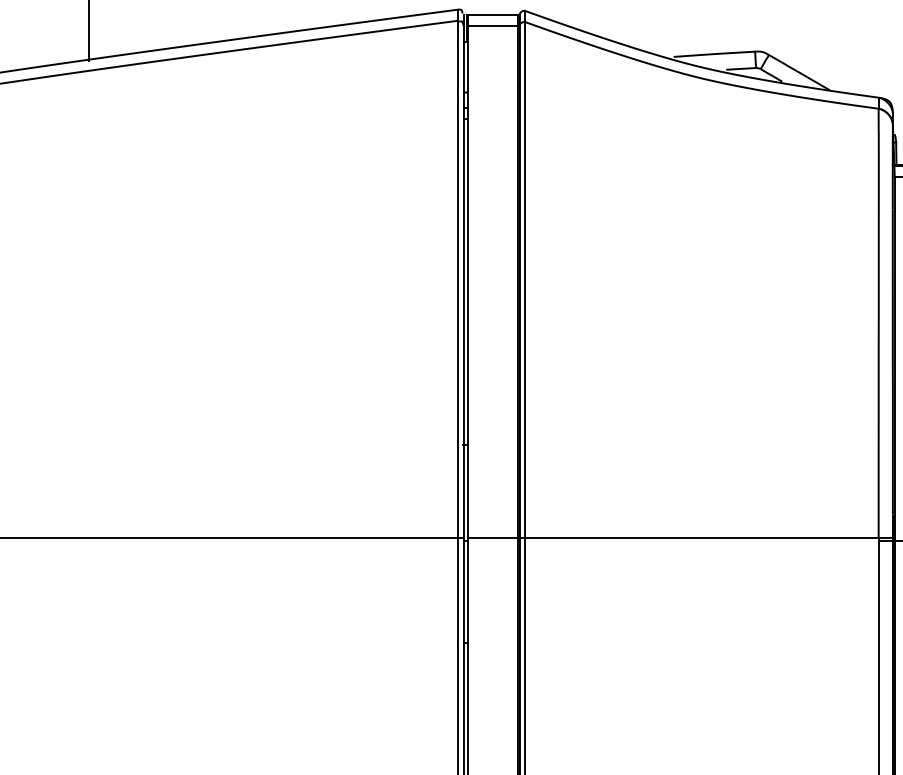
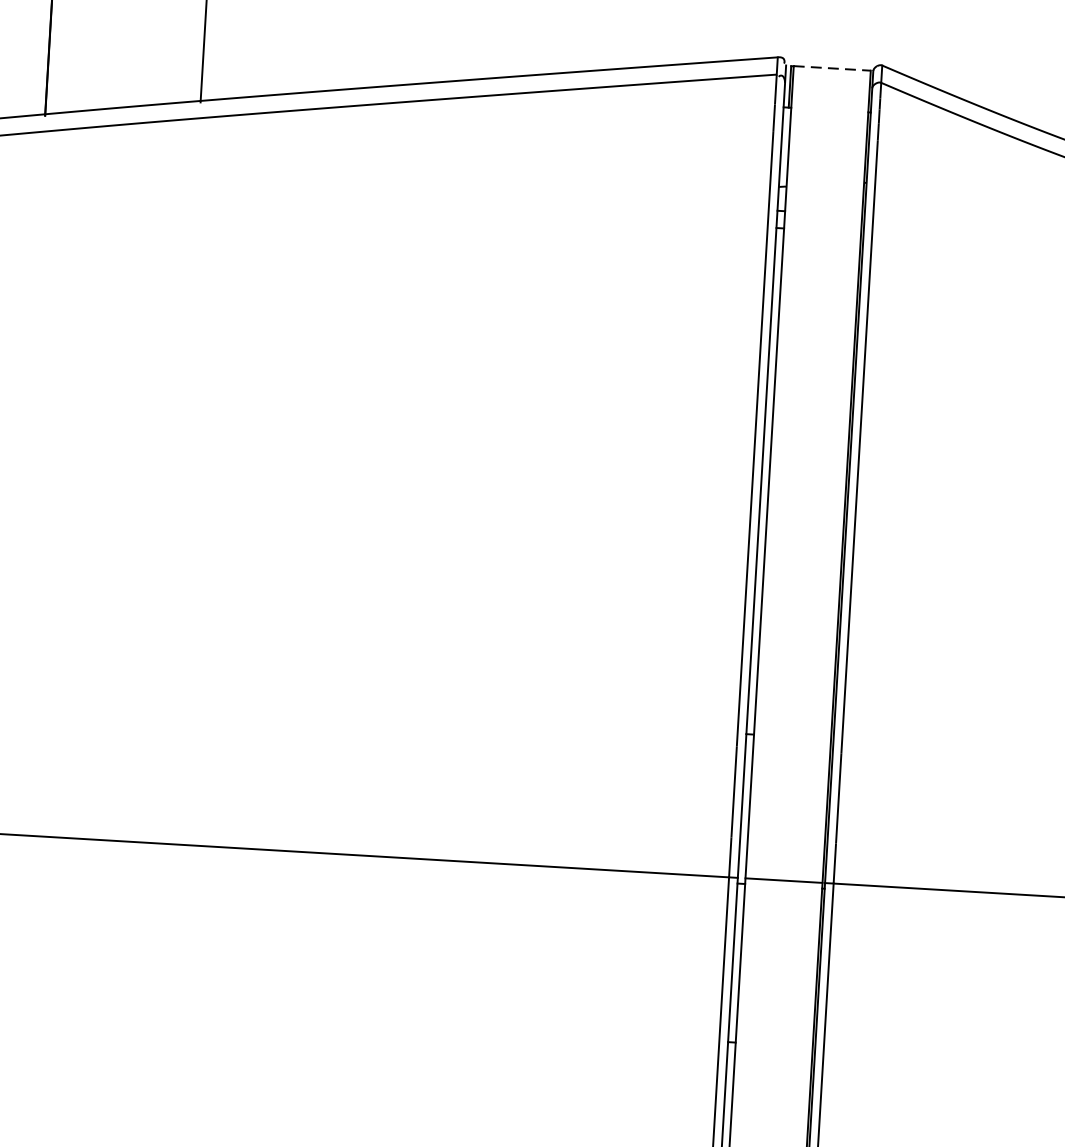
line: (493, 14) -> (832, 68), solid -> dashed
line: (493, 25) -> (831, 85), removed

